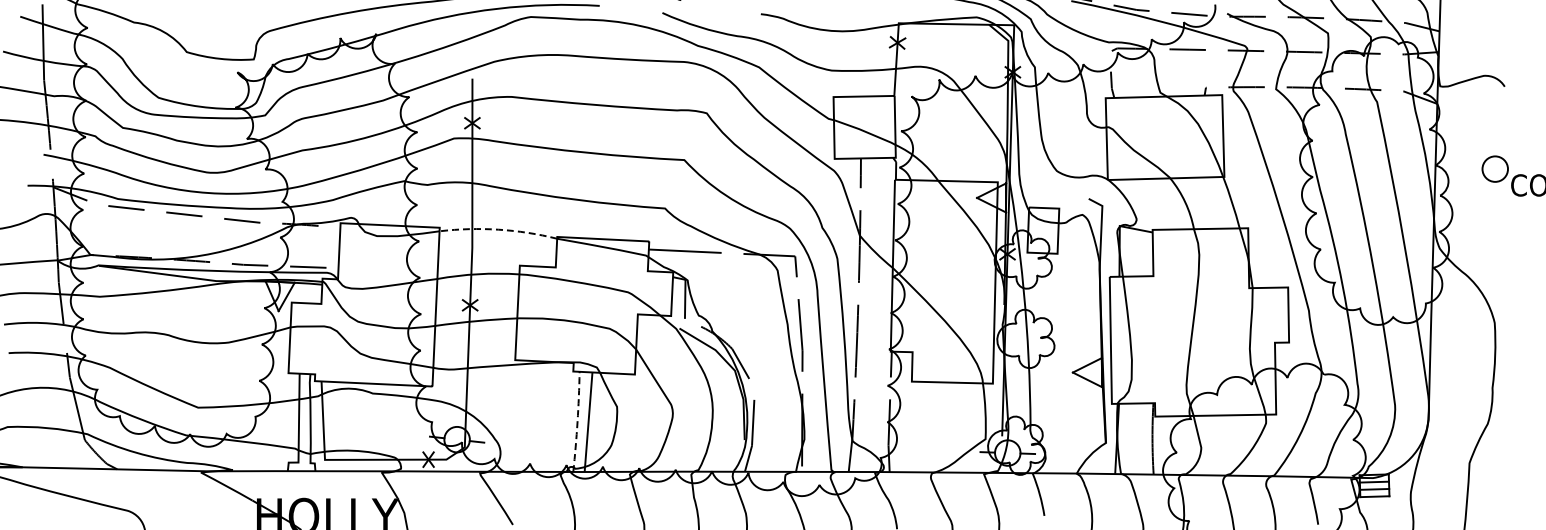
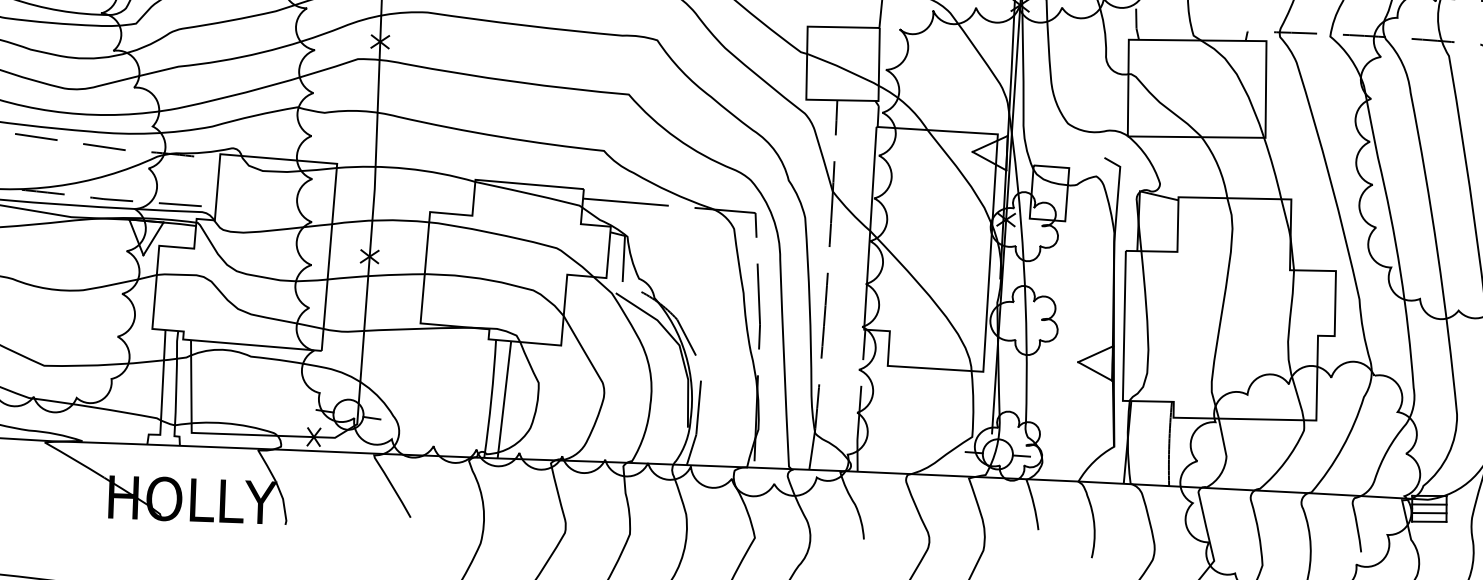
line: (498, 229) -> (406, 168), dashed -> solid
line: (577, 421) -> (491, 398), dashed -> solid

